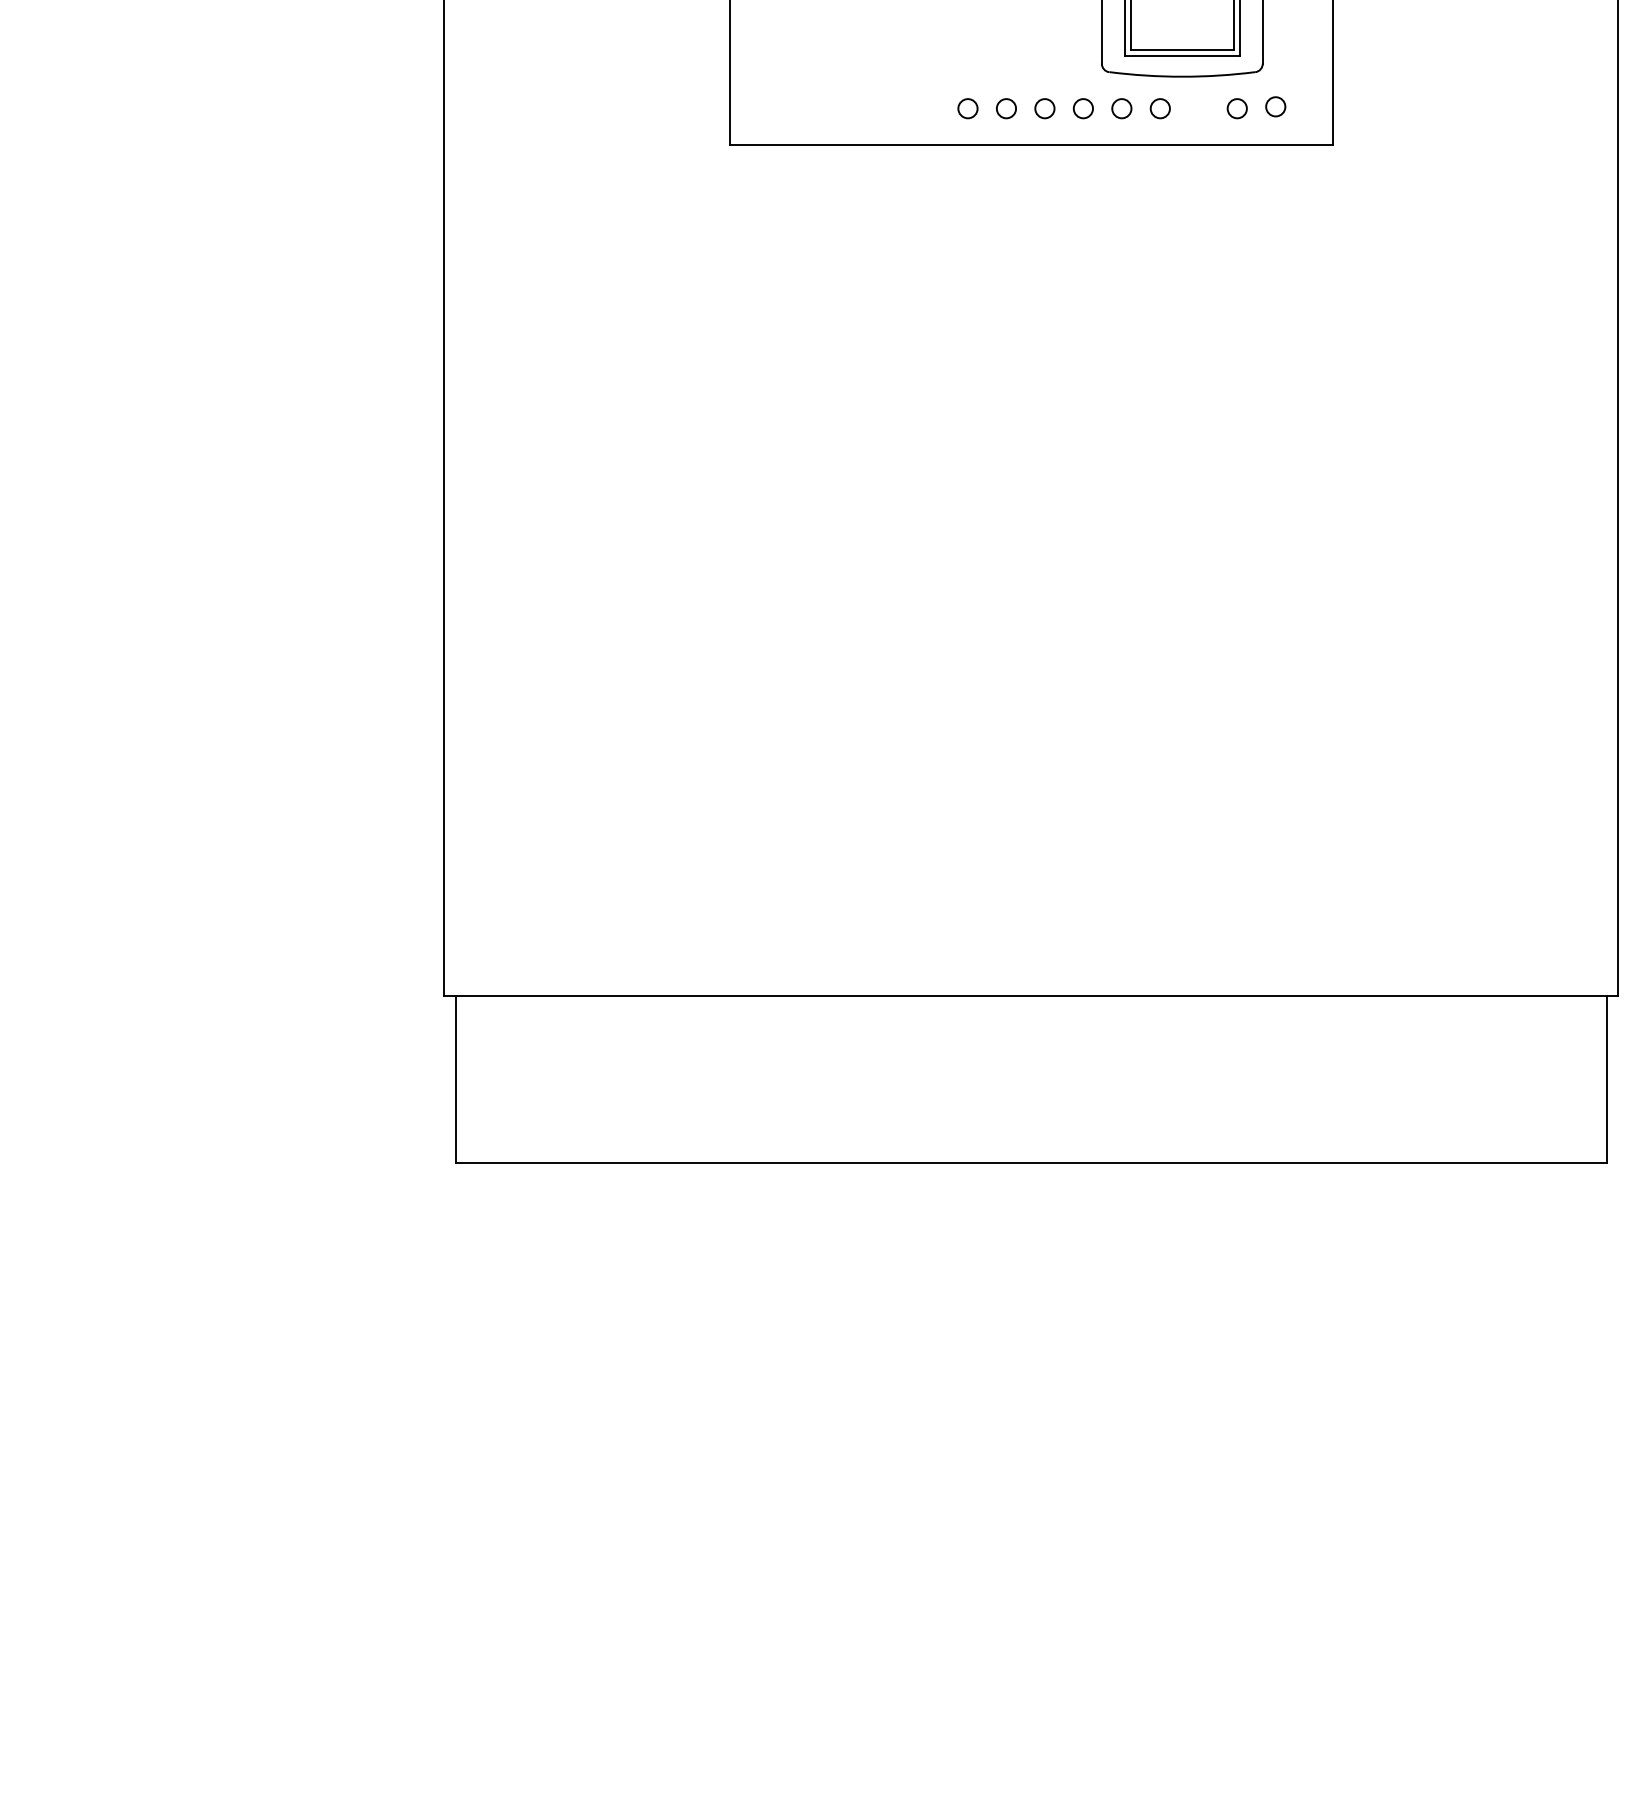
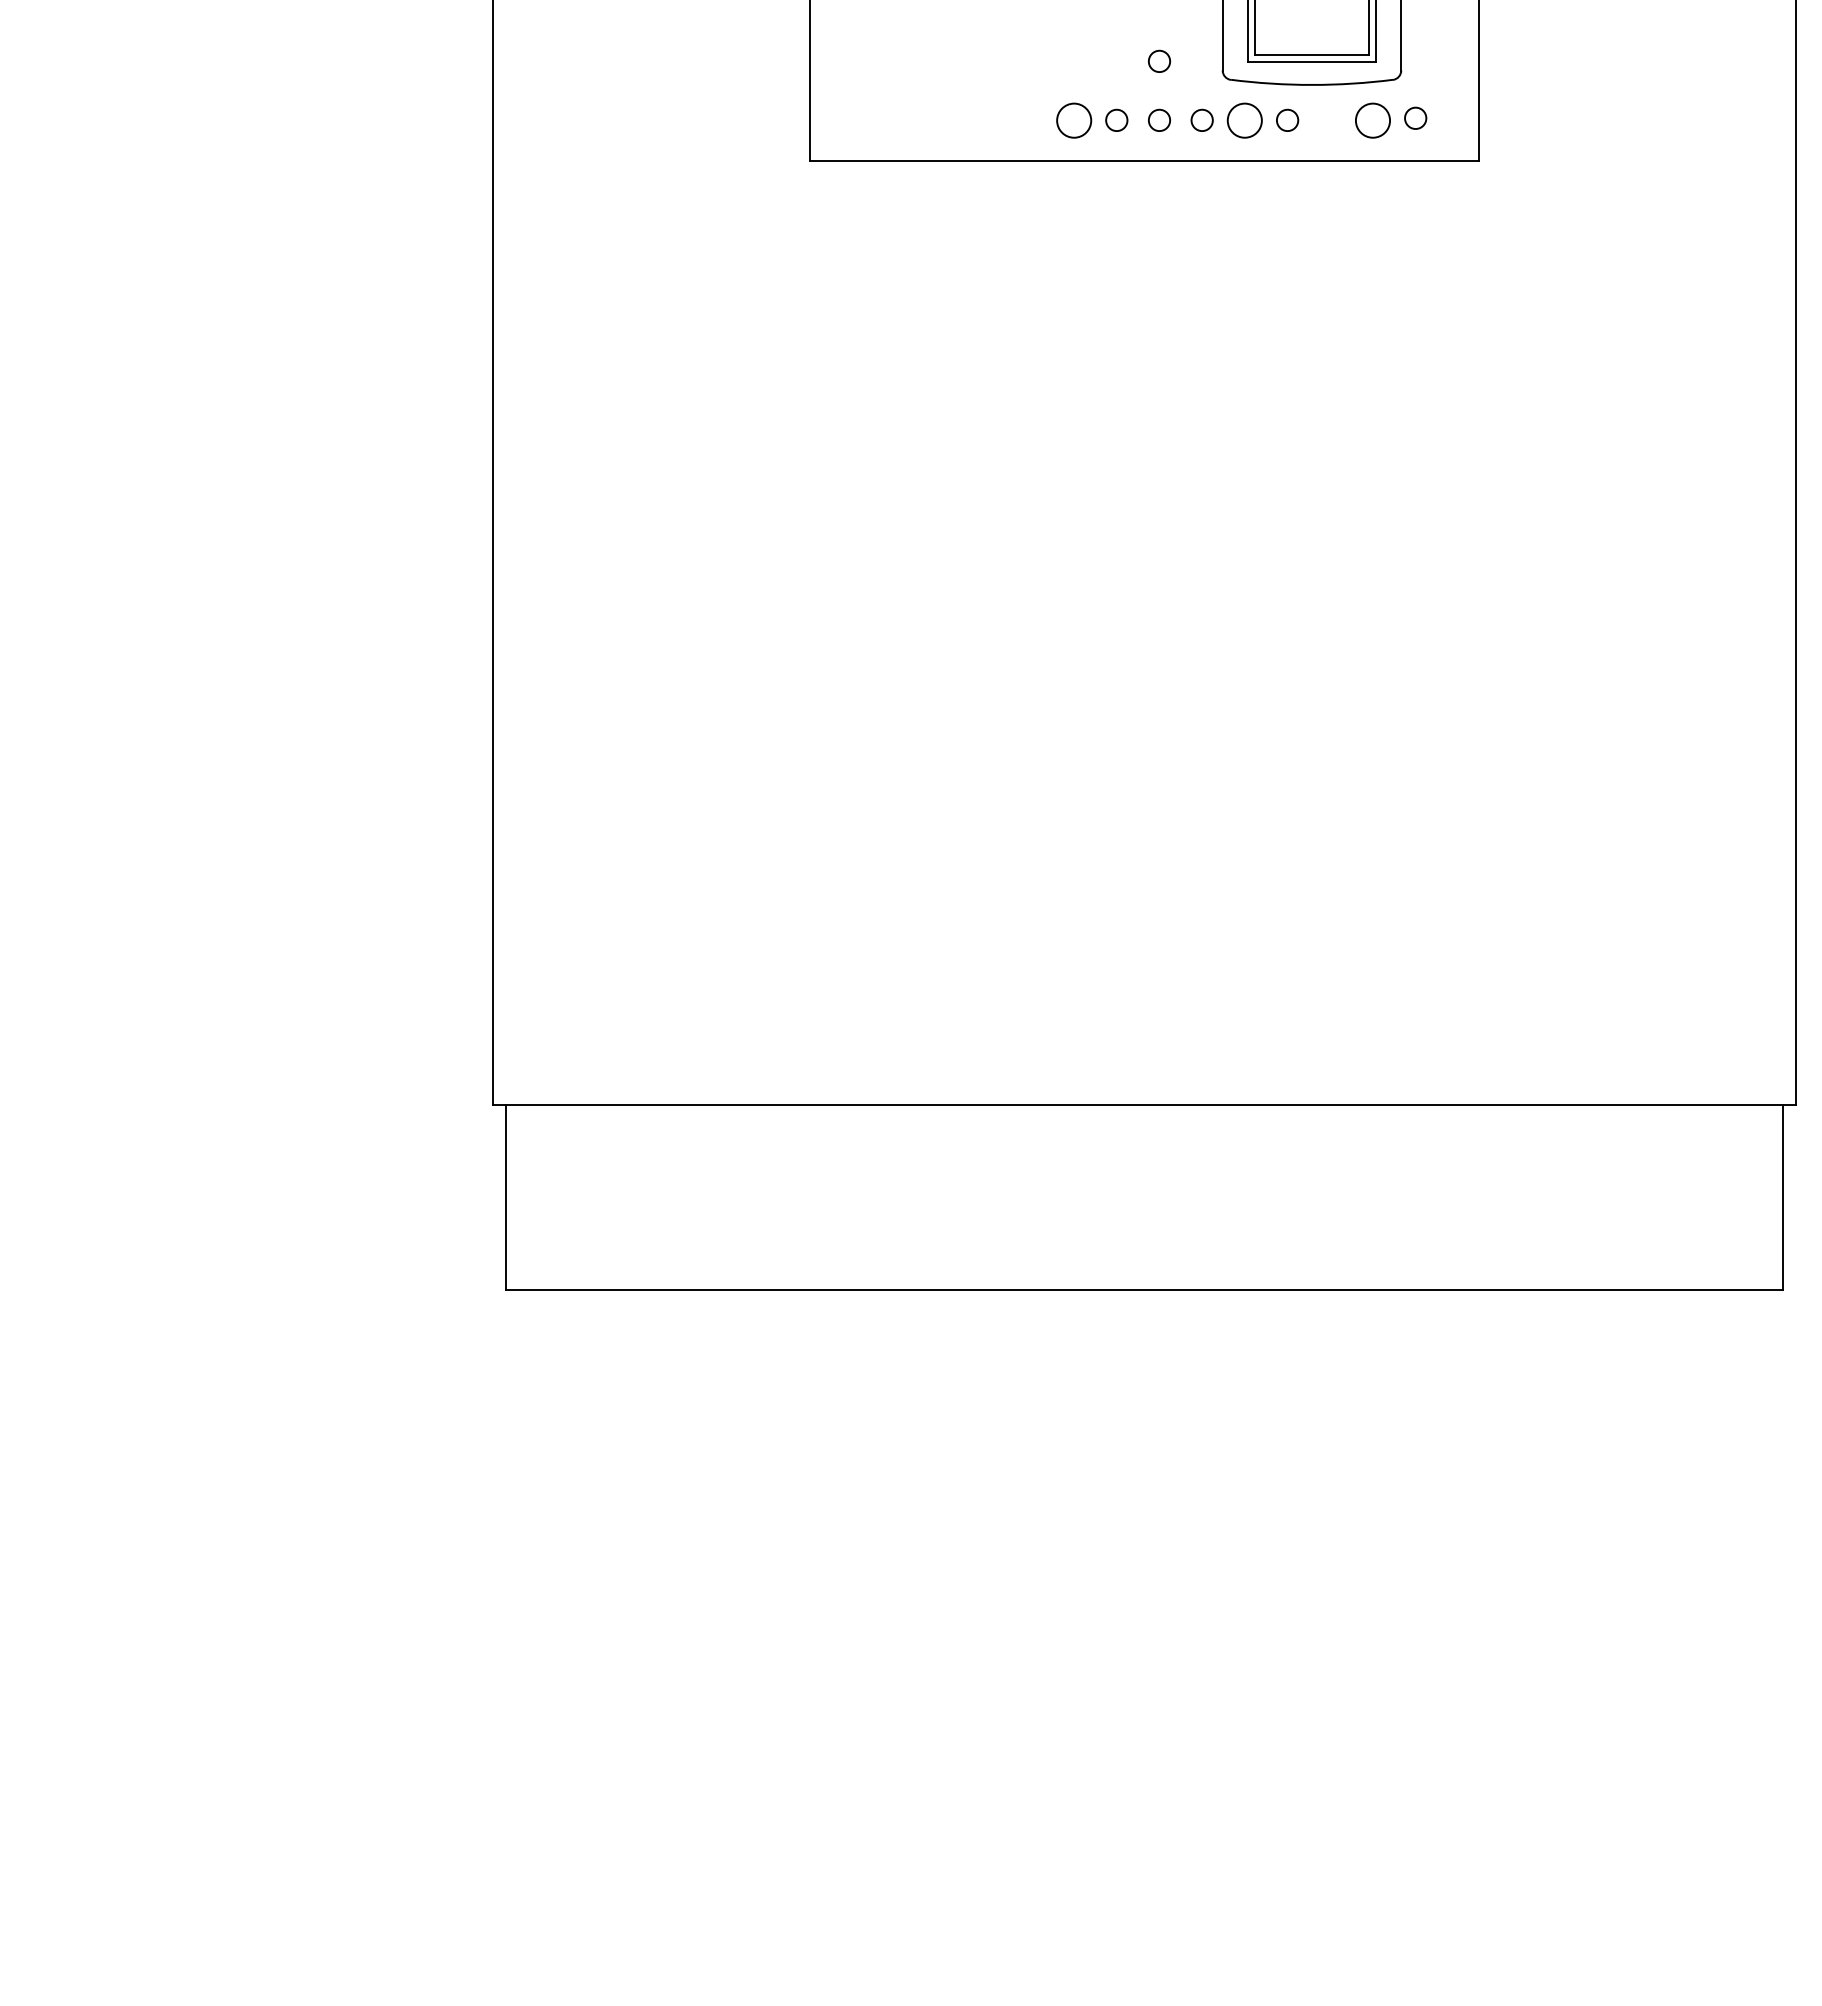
circle: (1044, 54) -> (1159, 60), added
circle: (967, 107) -> (1073, 119), size x1.6
circle: (1121, 107) -> (1244, 119), size x1.6
circle: (1236, 107) -> (1372, 119), size x1.6

